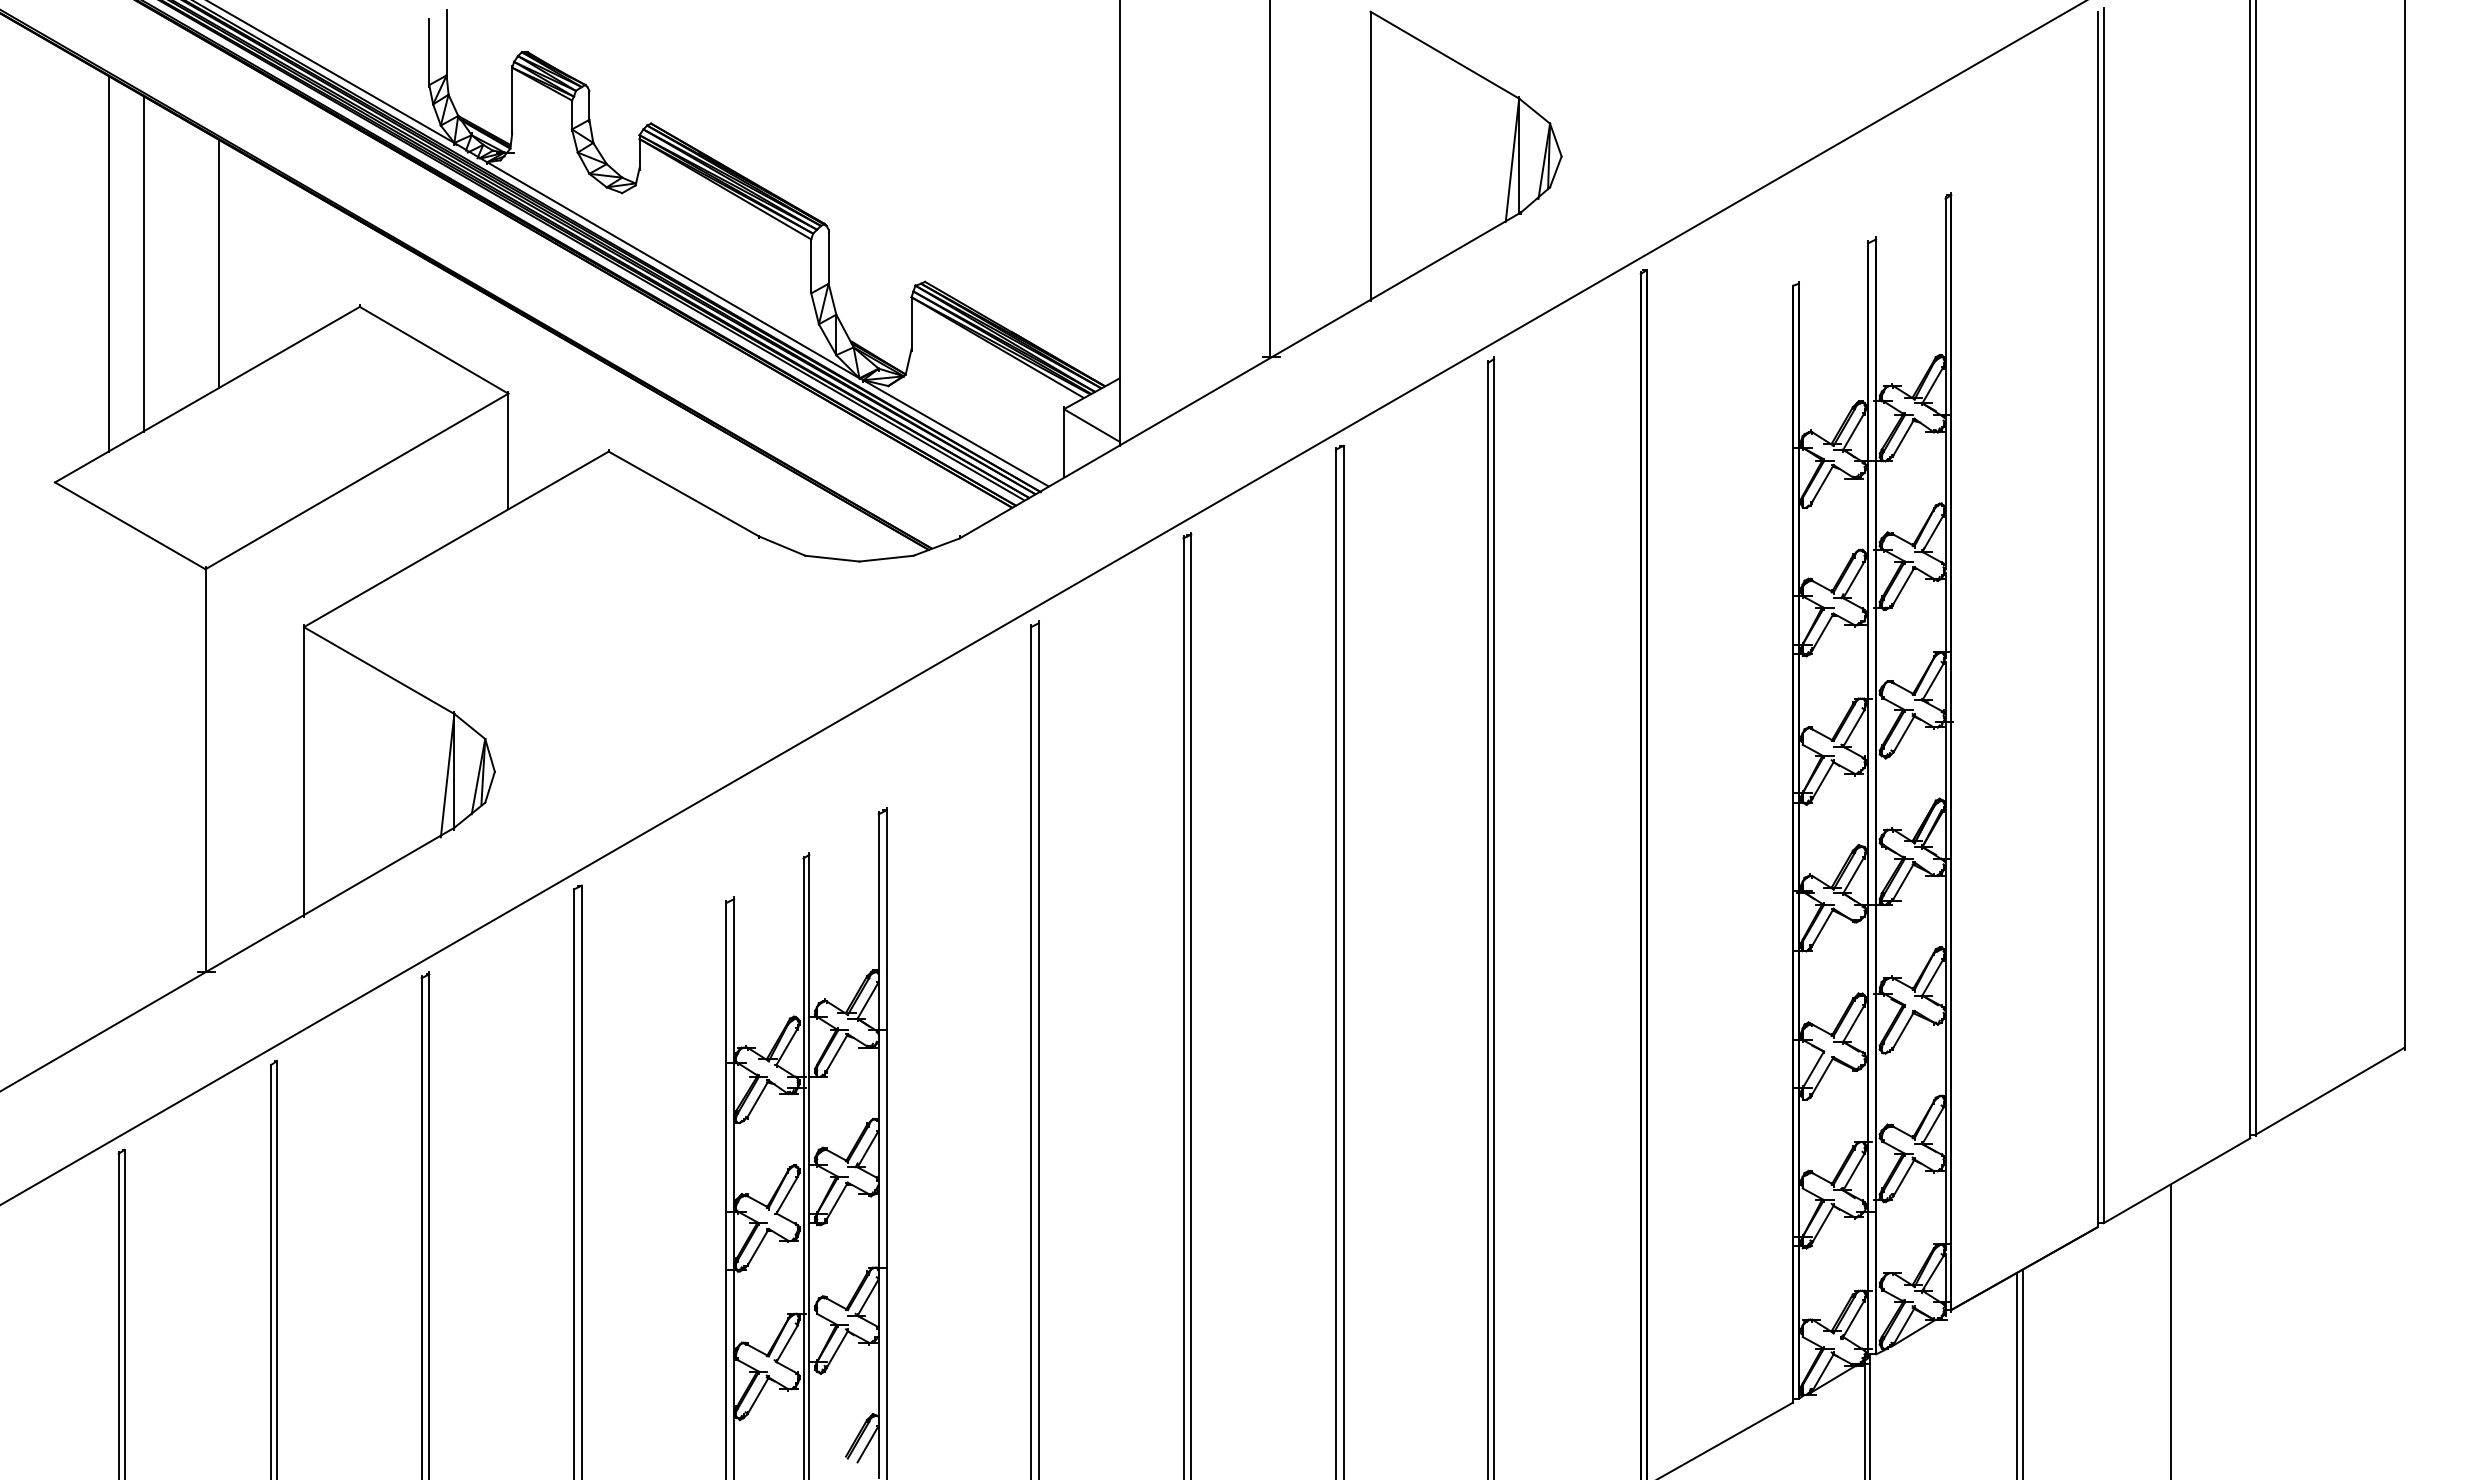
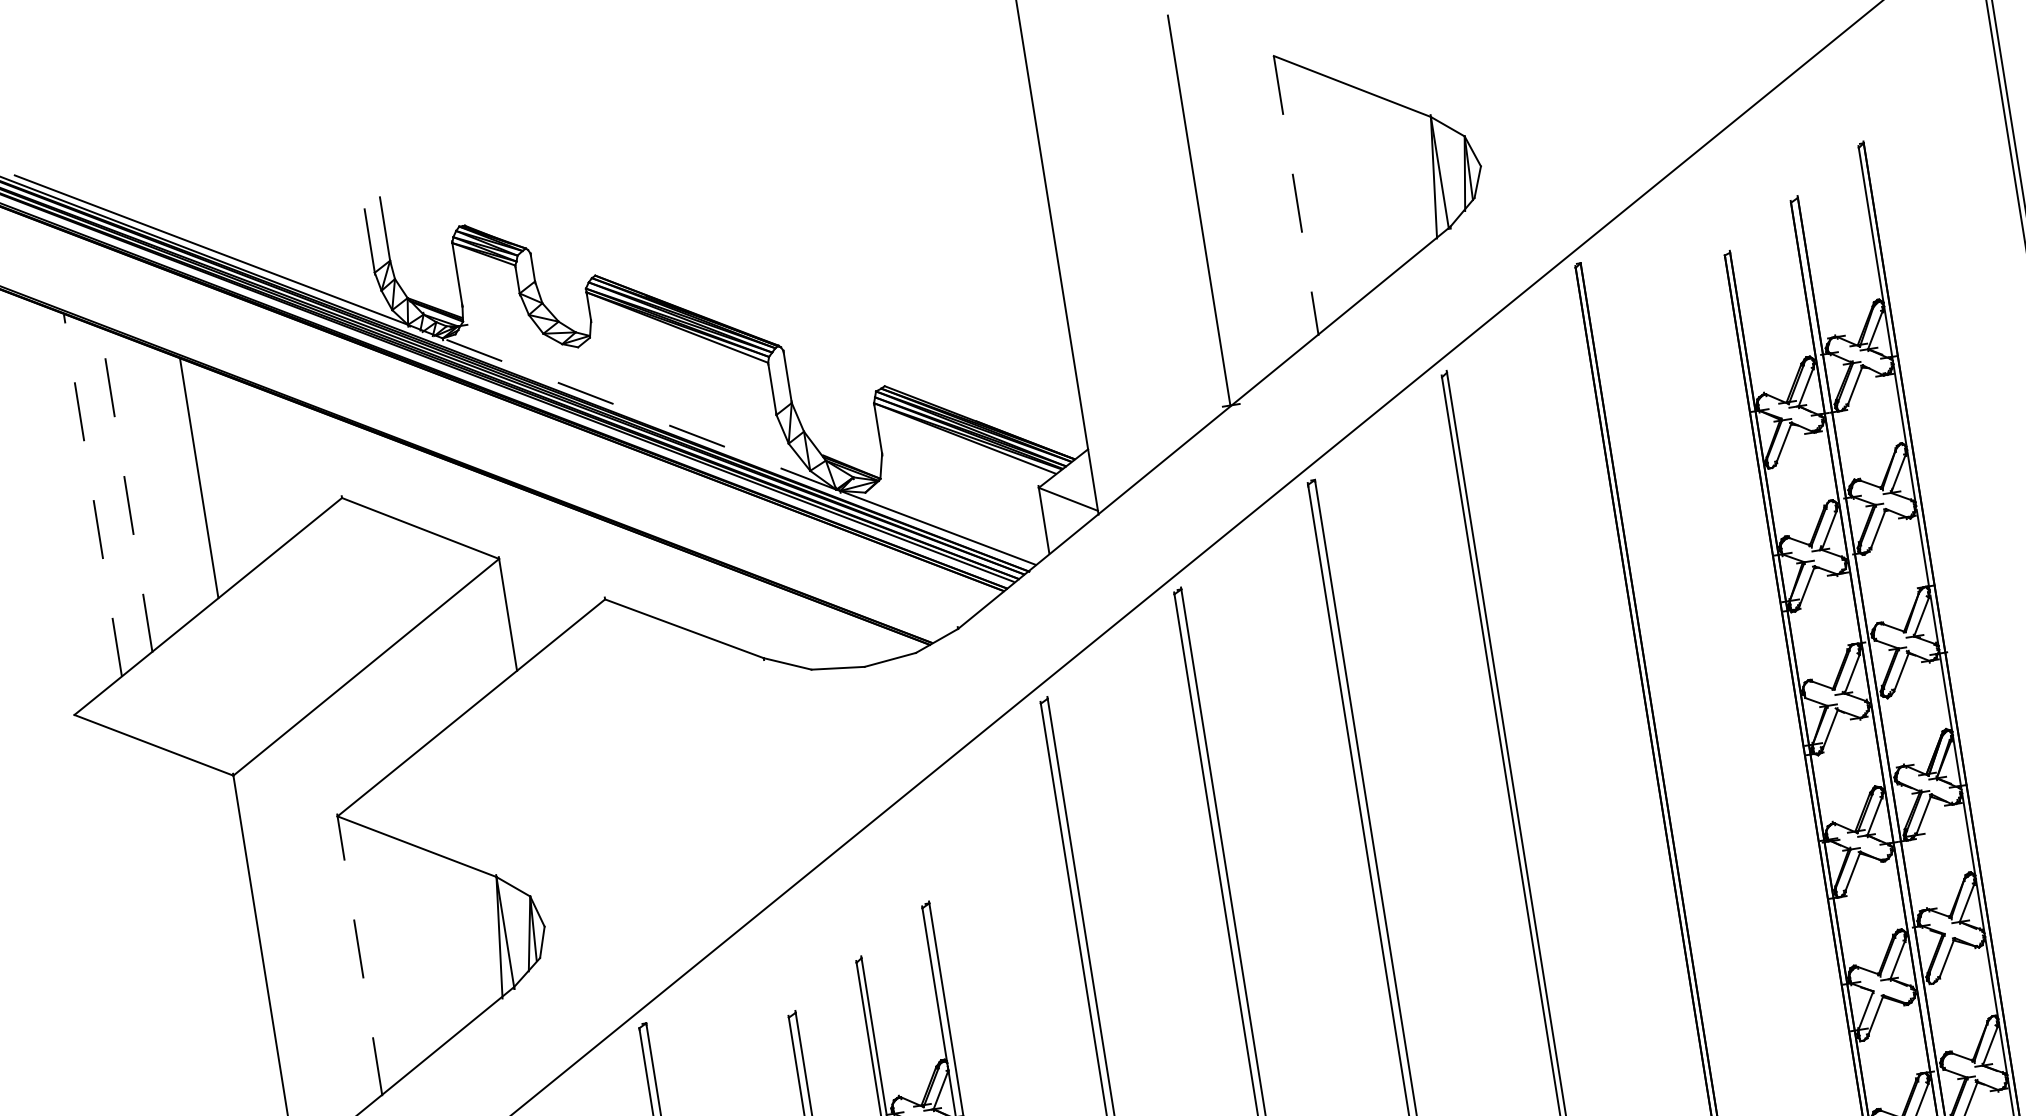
line: (1370, 156) -> (1296, 196), solid -> dashed
line: (109, 264) -> (93, 495), solid -> dashed
line: (143, 264) -> (126, 490), solid -> dashed
line: (672, 270) -> (638, 414), solid -> dashed
line: (303, 771) -> (359, 956), solid -> dashed

